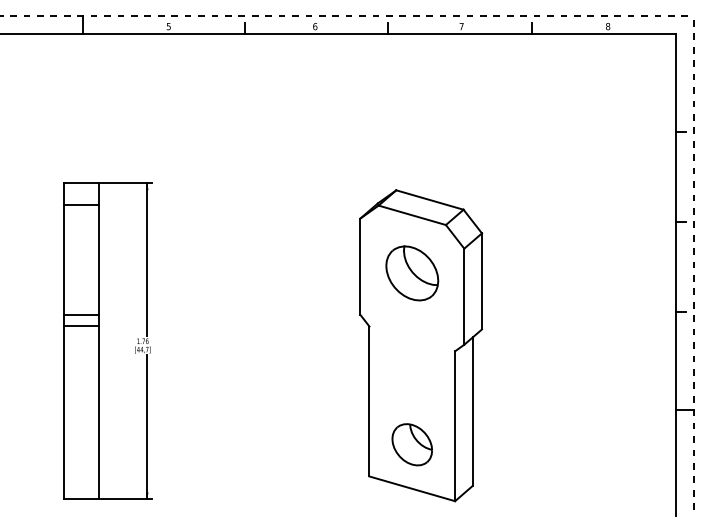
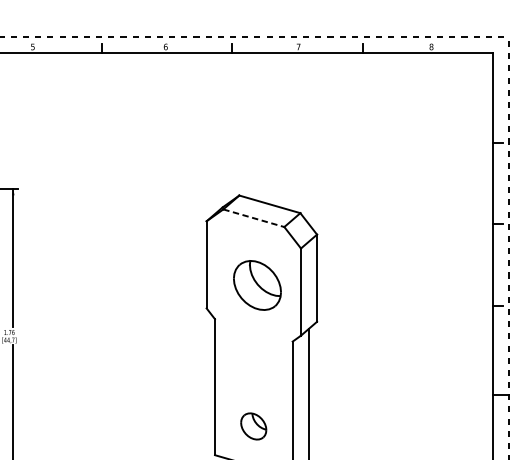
line: (412, 215) -> (254, 218), solid -> dashed
part: (412, 273) -> (257, 285), moved
part: (411, 444) -> (253, 426), size x0.7

